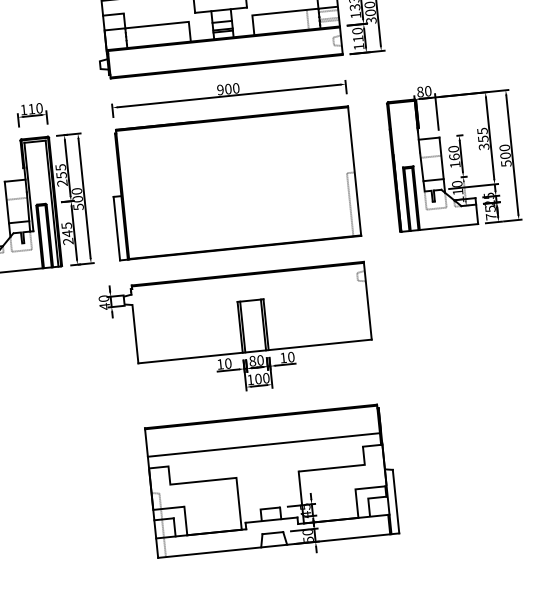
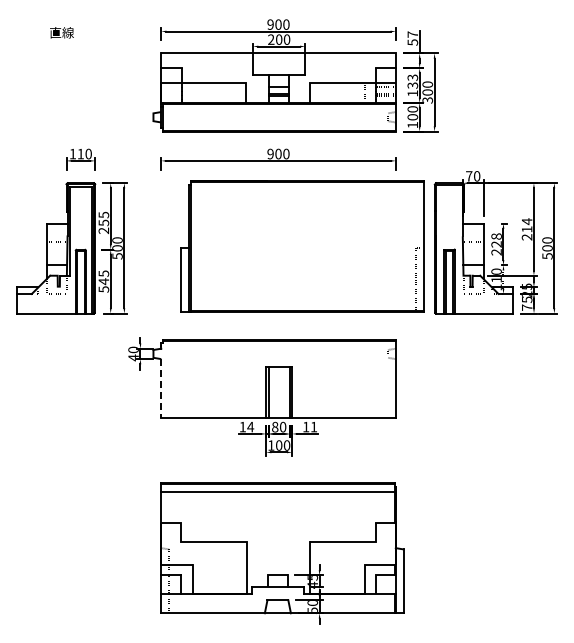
text: (357, 39) -> (412, 117), 110 -> 100
text: (420, 92) -> (469, 176), 80 -> 70
text: (483, 139) -> (527, 229), 355 -> 214
text: (454, 157) -> (496, 244), 160 -> 228
part: (233, 183) -> (302, 246), moved
text: (67, 241) -> (103, 289), 245 -> 545
line: (135, 334) -> (161, 388), solid -> dashed
text: (290, 356) -> (313, 426), 10 -> 11
text: (228, 363) -> (250, 426), 10 -> 14
line: (263, 444) -> (277, 491), moved

